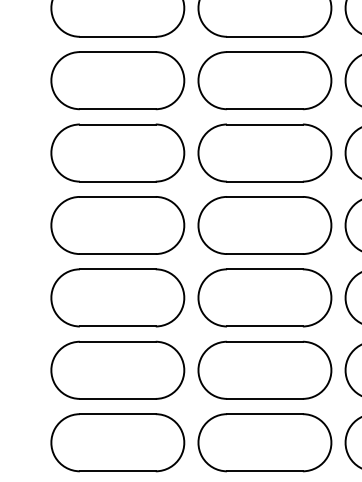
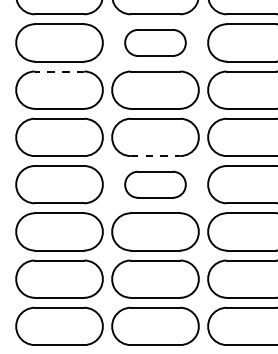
part: (264, 79) -> (155, 42), size x0.7
line: (117, 124) -> (59, 71), solid -> dashed
line: (264, 254) -> (155, 156), solid -> dashed
part: (264, 297) -> (155, 184), size x0.7

